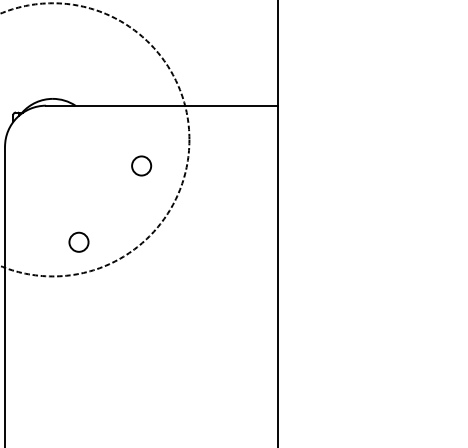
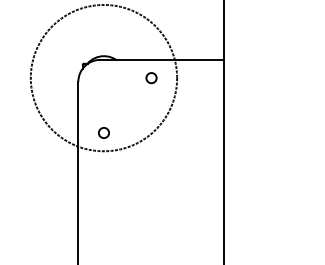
circle: (141, 166) -> (151, 78), moved
circle: (78, 241) -> (103, 132), moved

